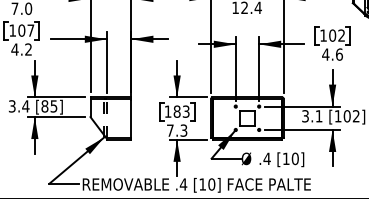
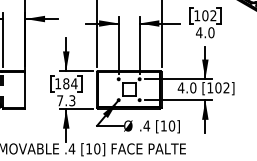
text: (339, 54) -> (211, 32), 4.6 -> 4.0
text: (185, 111) -> (73, 83), 183 -> 184
text: (311, 116) -> (186, 88), 3.1 -> 4.0

